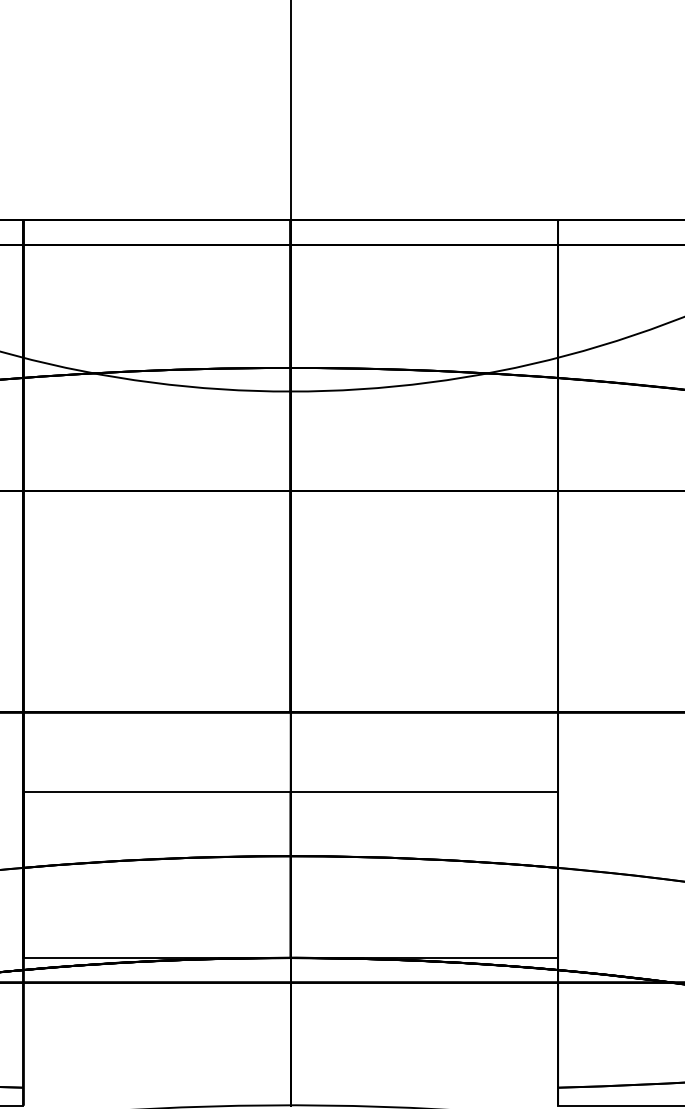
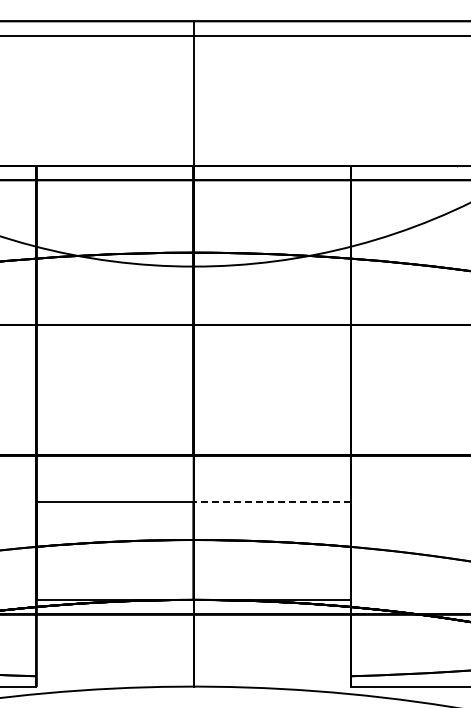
line: (424, 790) -> (272, 501), solid -> dashed

